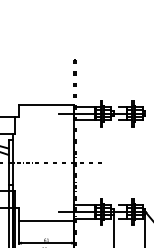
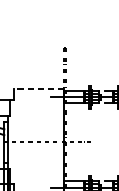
line: (46, 104) -> (39, 88), solid -> dashed

